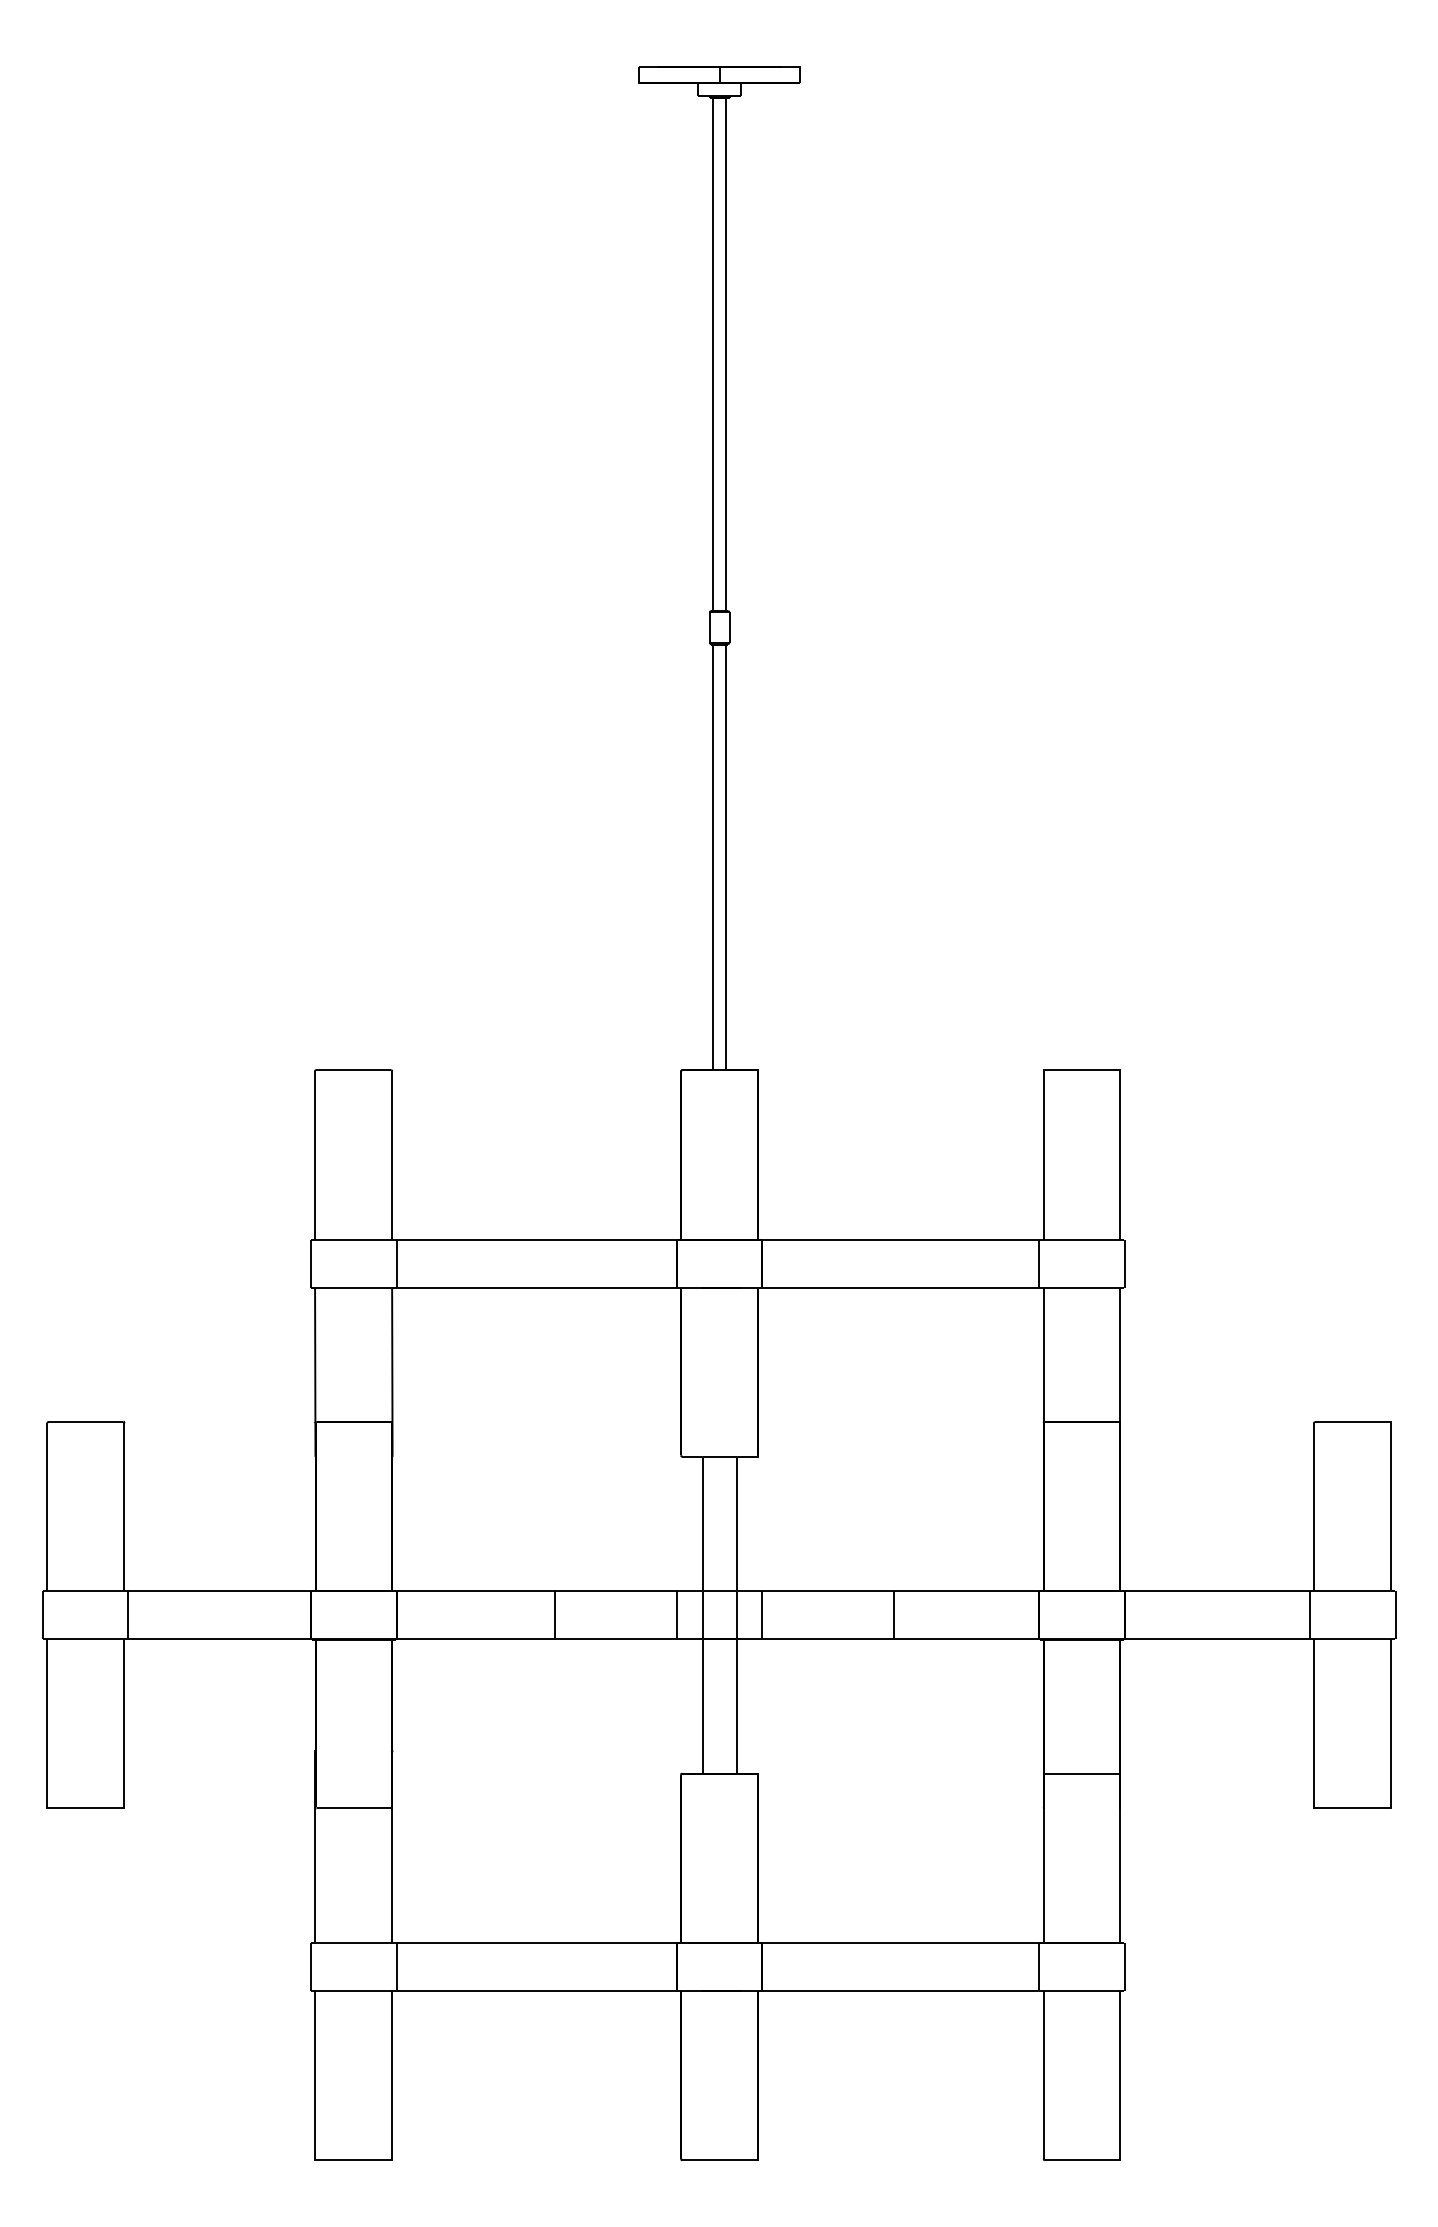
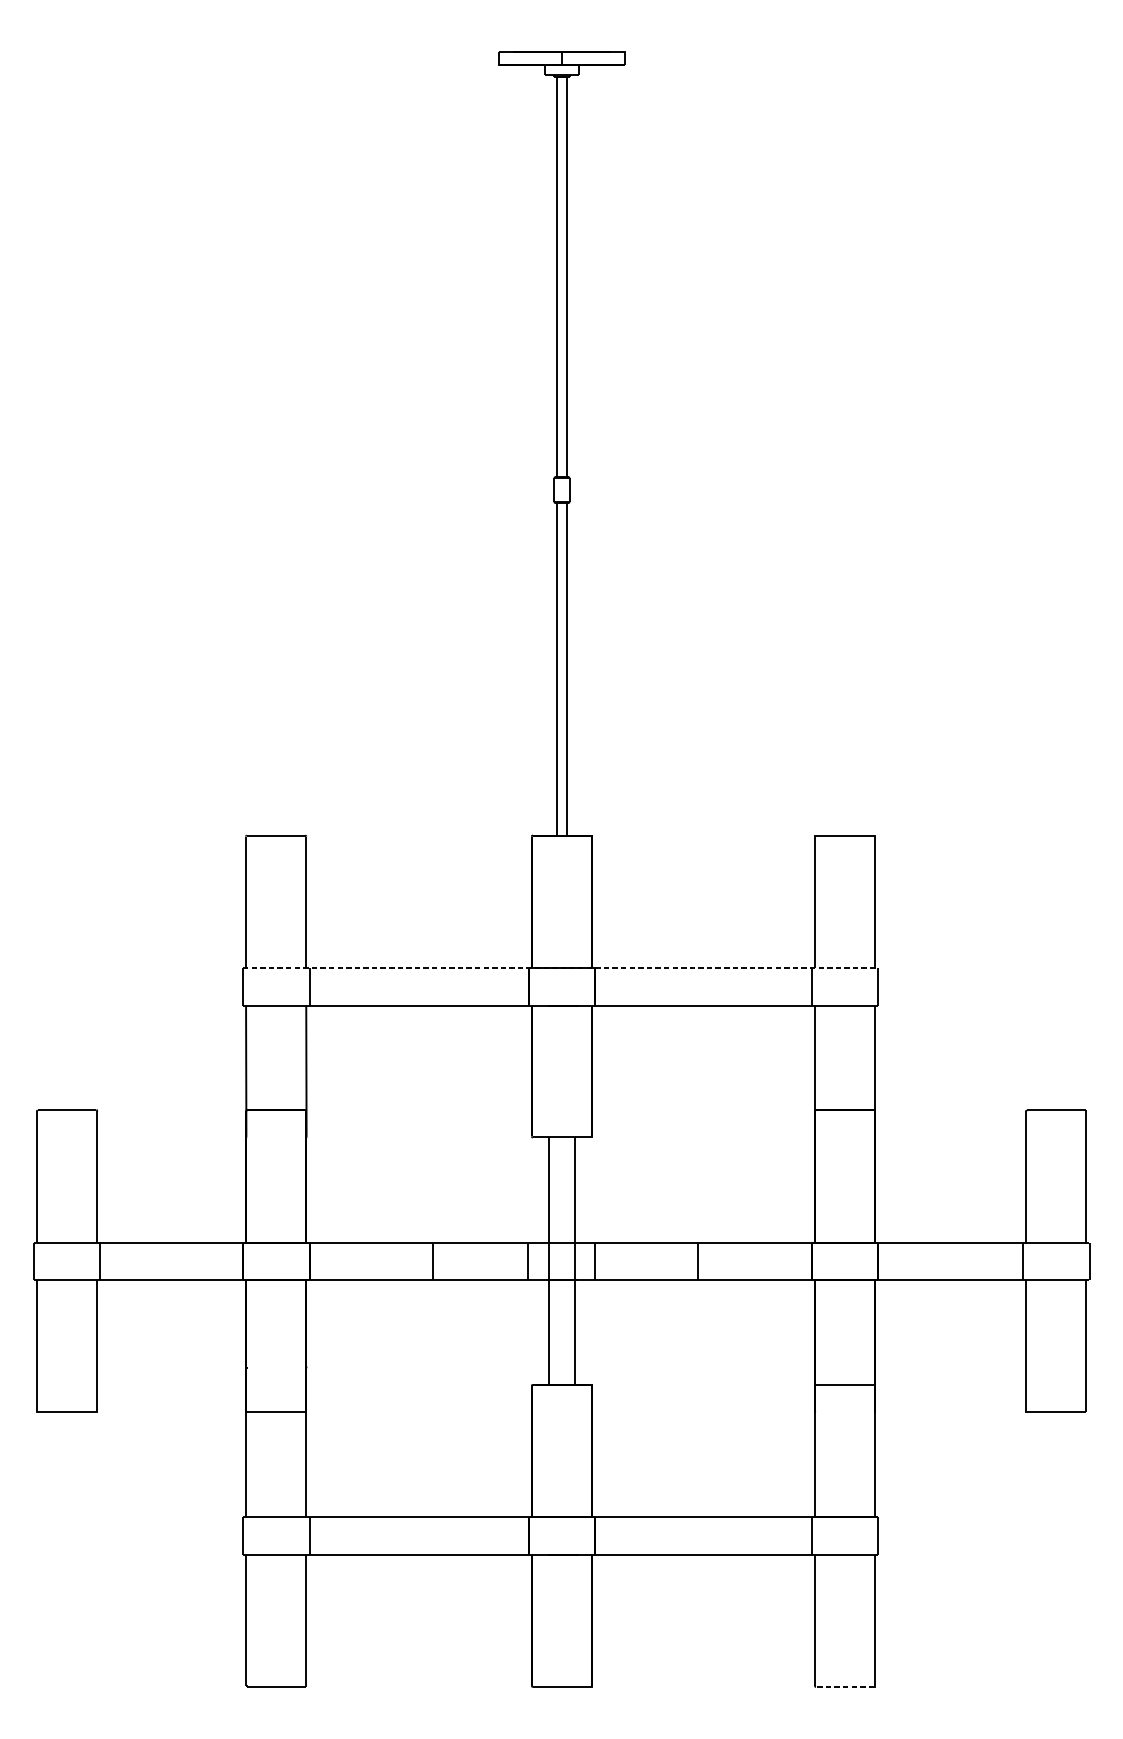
line: (717, 1239) -> (560, 967), solid -> dashed
line: (1081, 2160) -> (844, 1687), solid -> dashed

